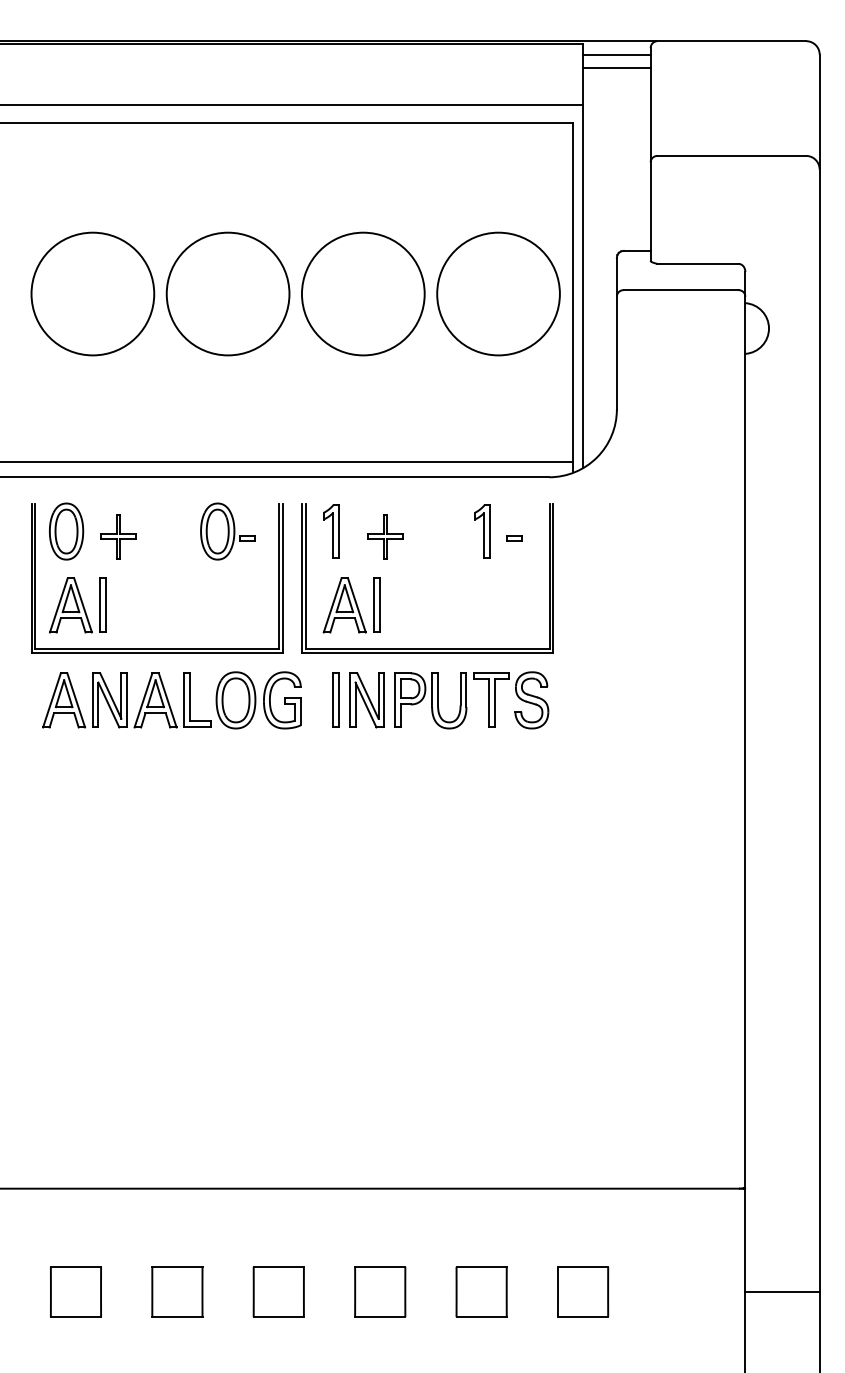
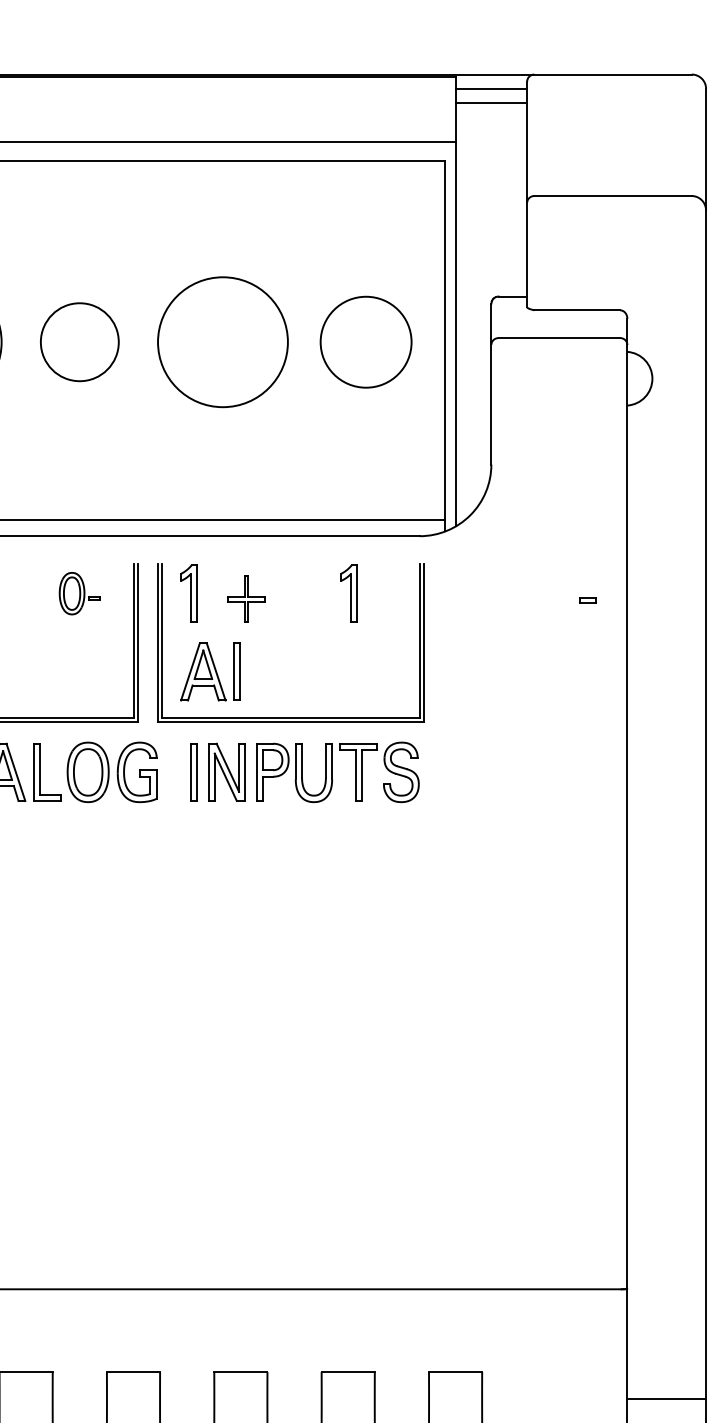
circle: (227, 293) -> (79, 341), size x0.6
circle: (498, 293) -> (366, 341), size x0.7
part: (227, 531) -> (79, 593), size x0.7
part: (514, 538) -> (587, 601), moved

